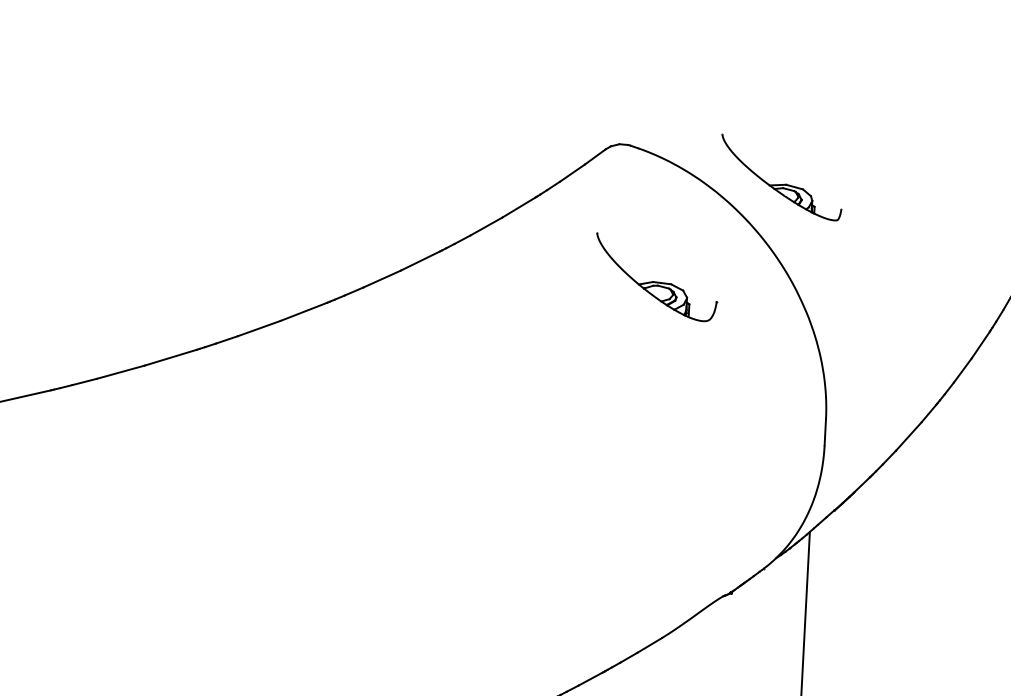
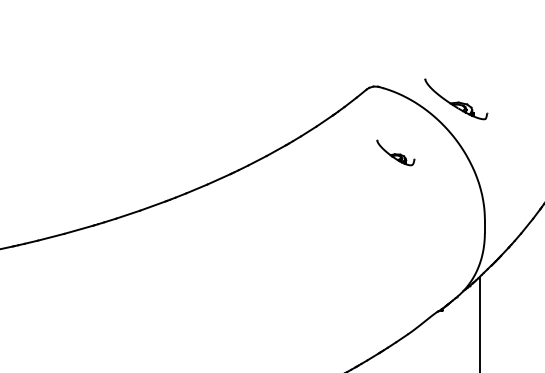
part: (656, 276) -> (395, 152), size x0.6

